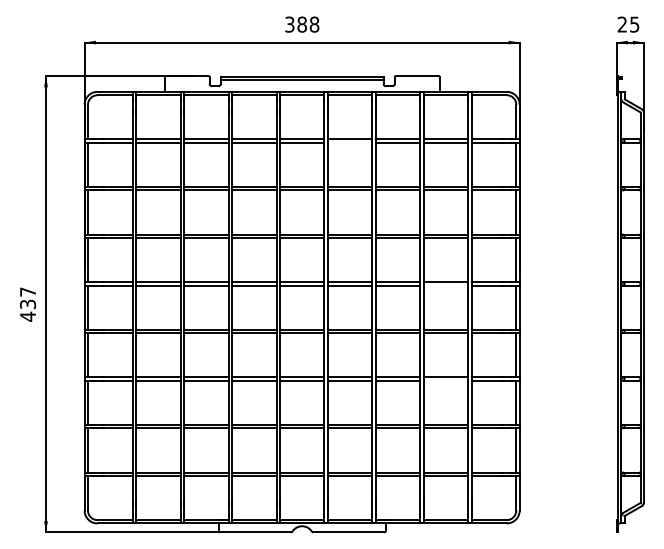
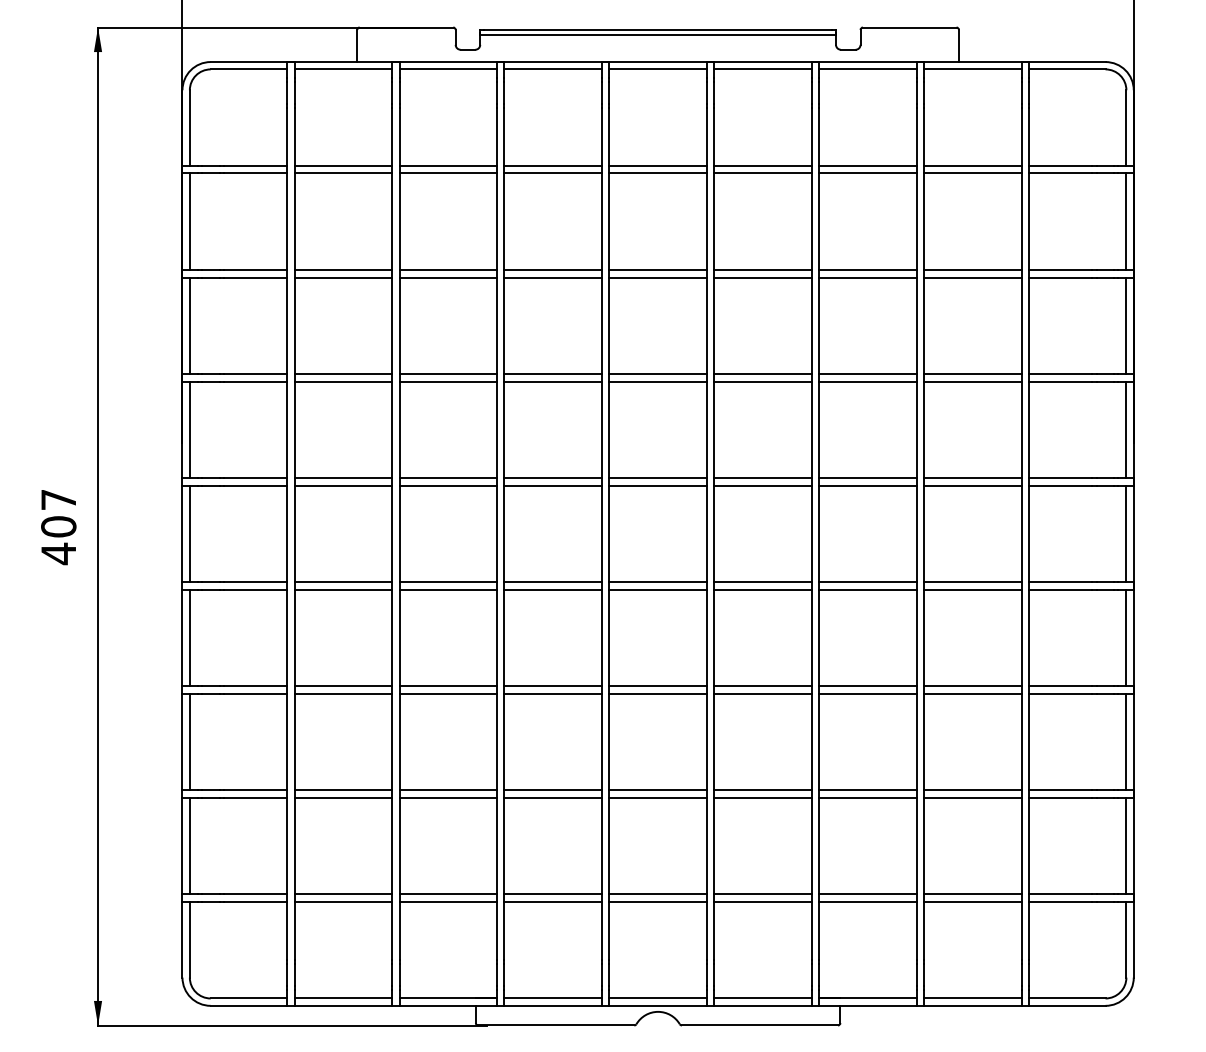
line: (349, 142) -> (761, 172), added
line: (445, 285) -> (971, 485), added
text: (28, 304) -> (59, 527), 437 -> 407
line: (445, 380) -> (971, 693), added

